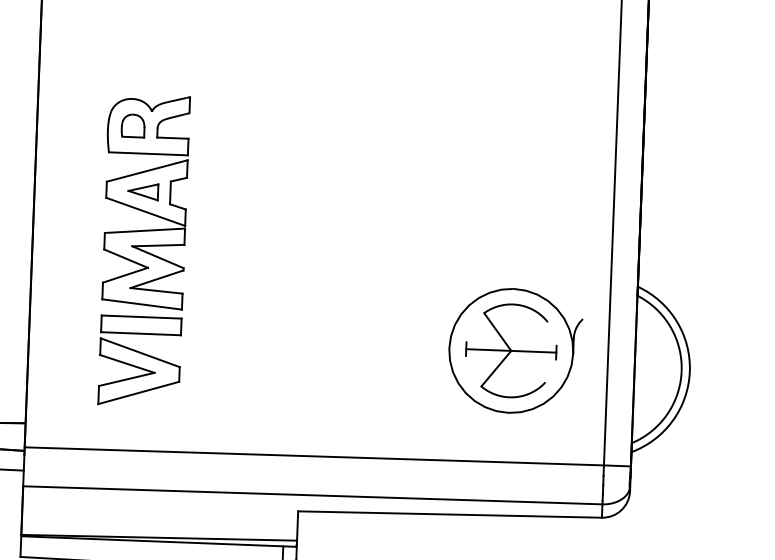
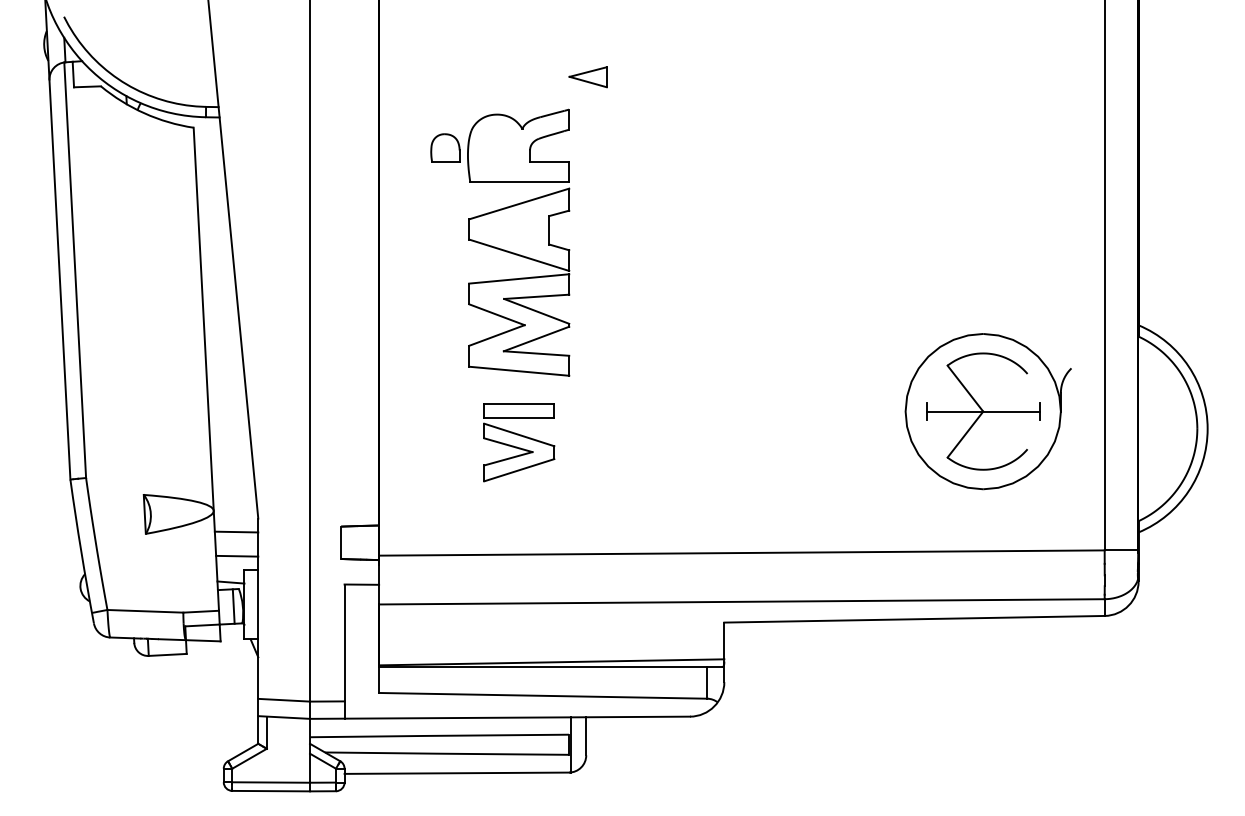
part: (133, 125) -> (445, 147), moved
part: (142, 191) -> (587, 77), moved
part: (140, 361) -> (519, 442), size x0.7

